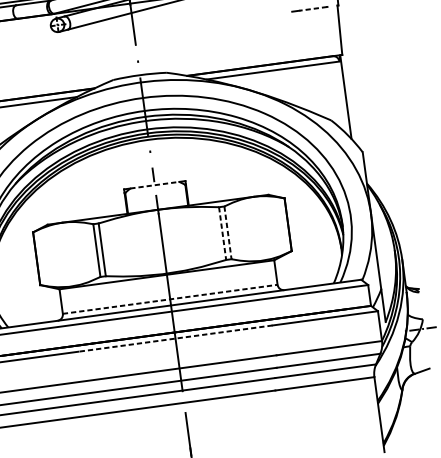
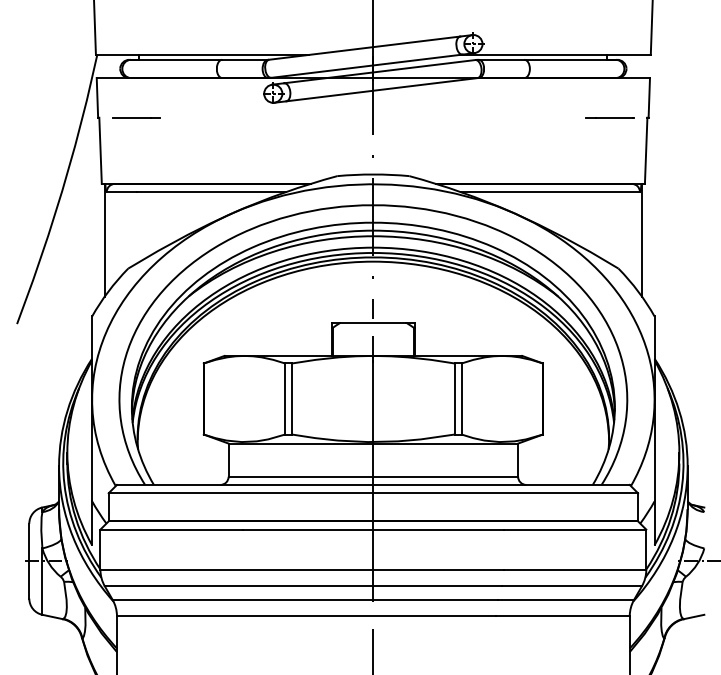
line: (313, 8) -> (614, 117), dashed -> solid
line: (154, 184) -> (373, 322), dashed -> solid
line: (222, 233) -> (454, 399), dashed -> solid
line: (227, 233) -> (461, 399), dashed -> solid
line: (170, 299) -> (373, 476), dashed -> solid
line: (175, 338) -> (373, 529), dashed -> solid

